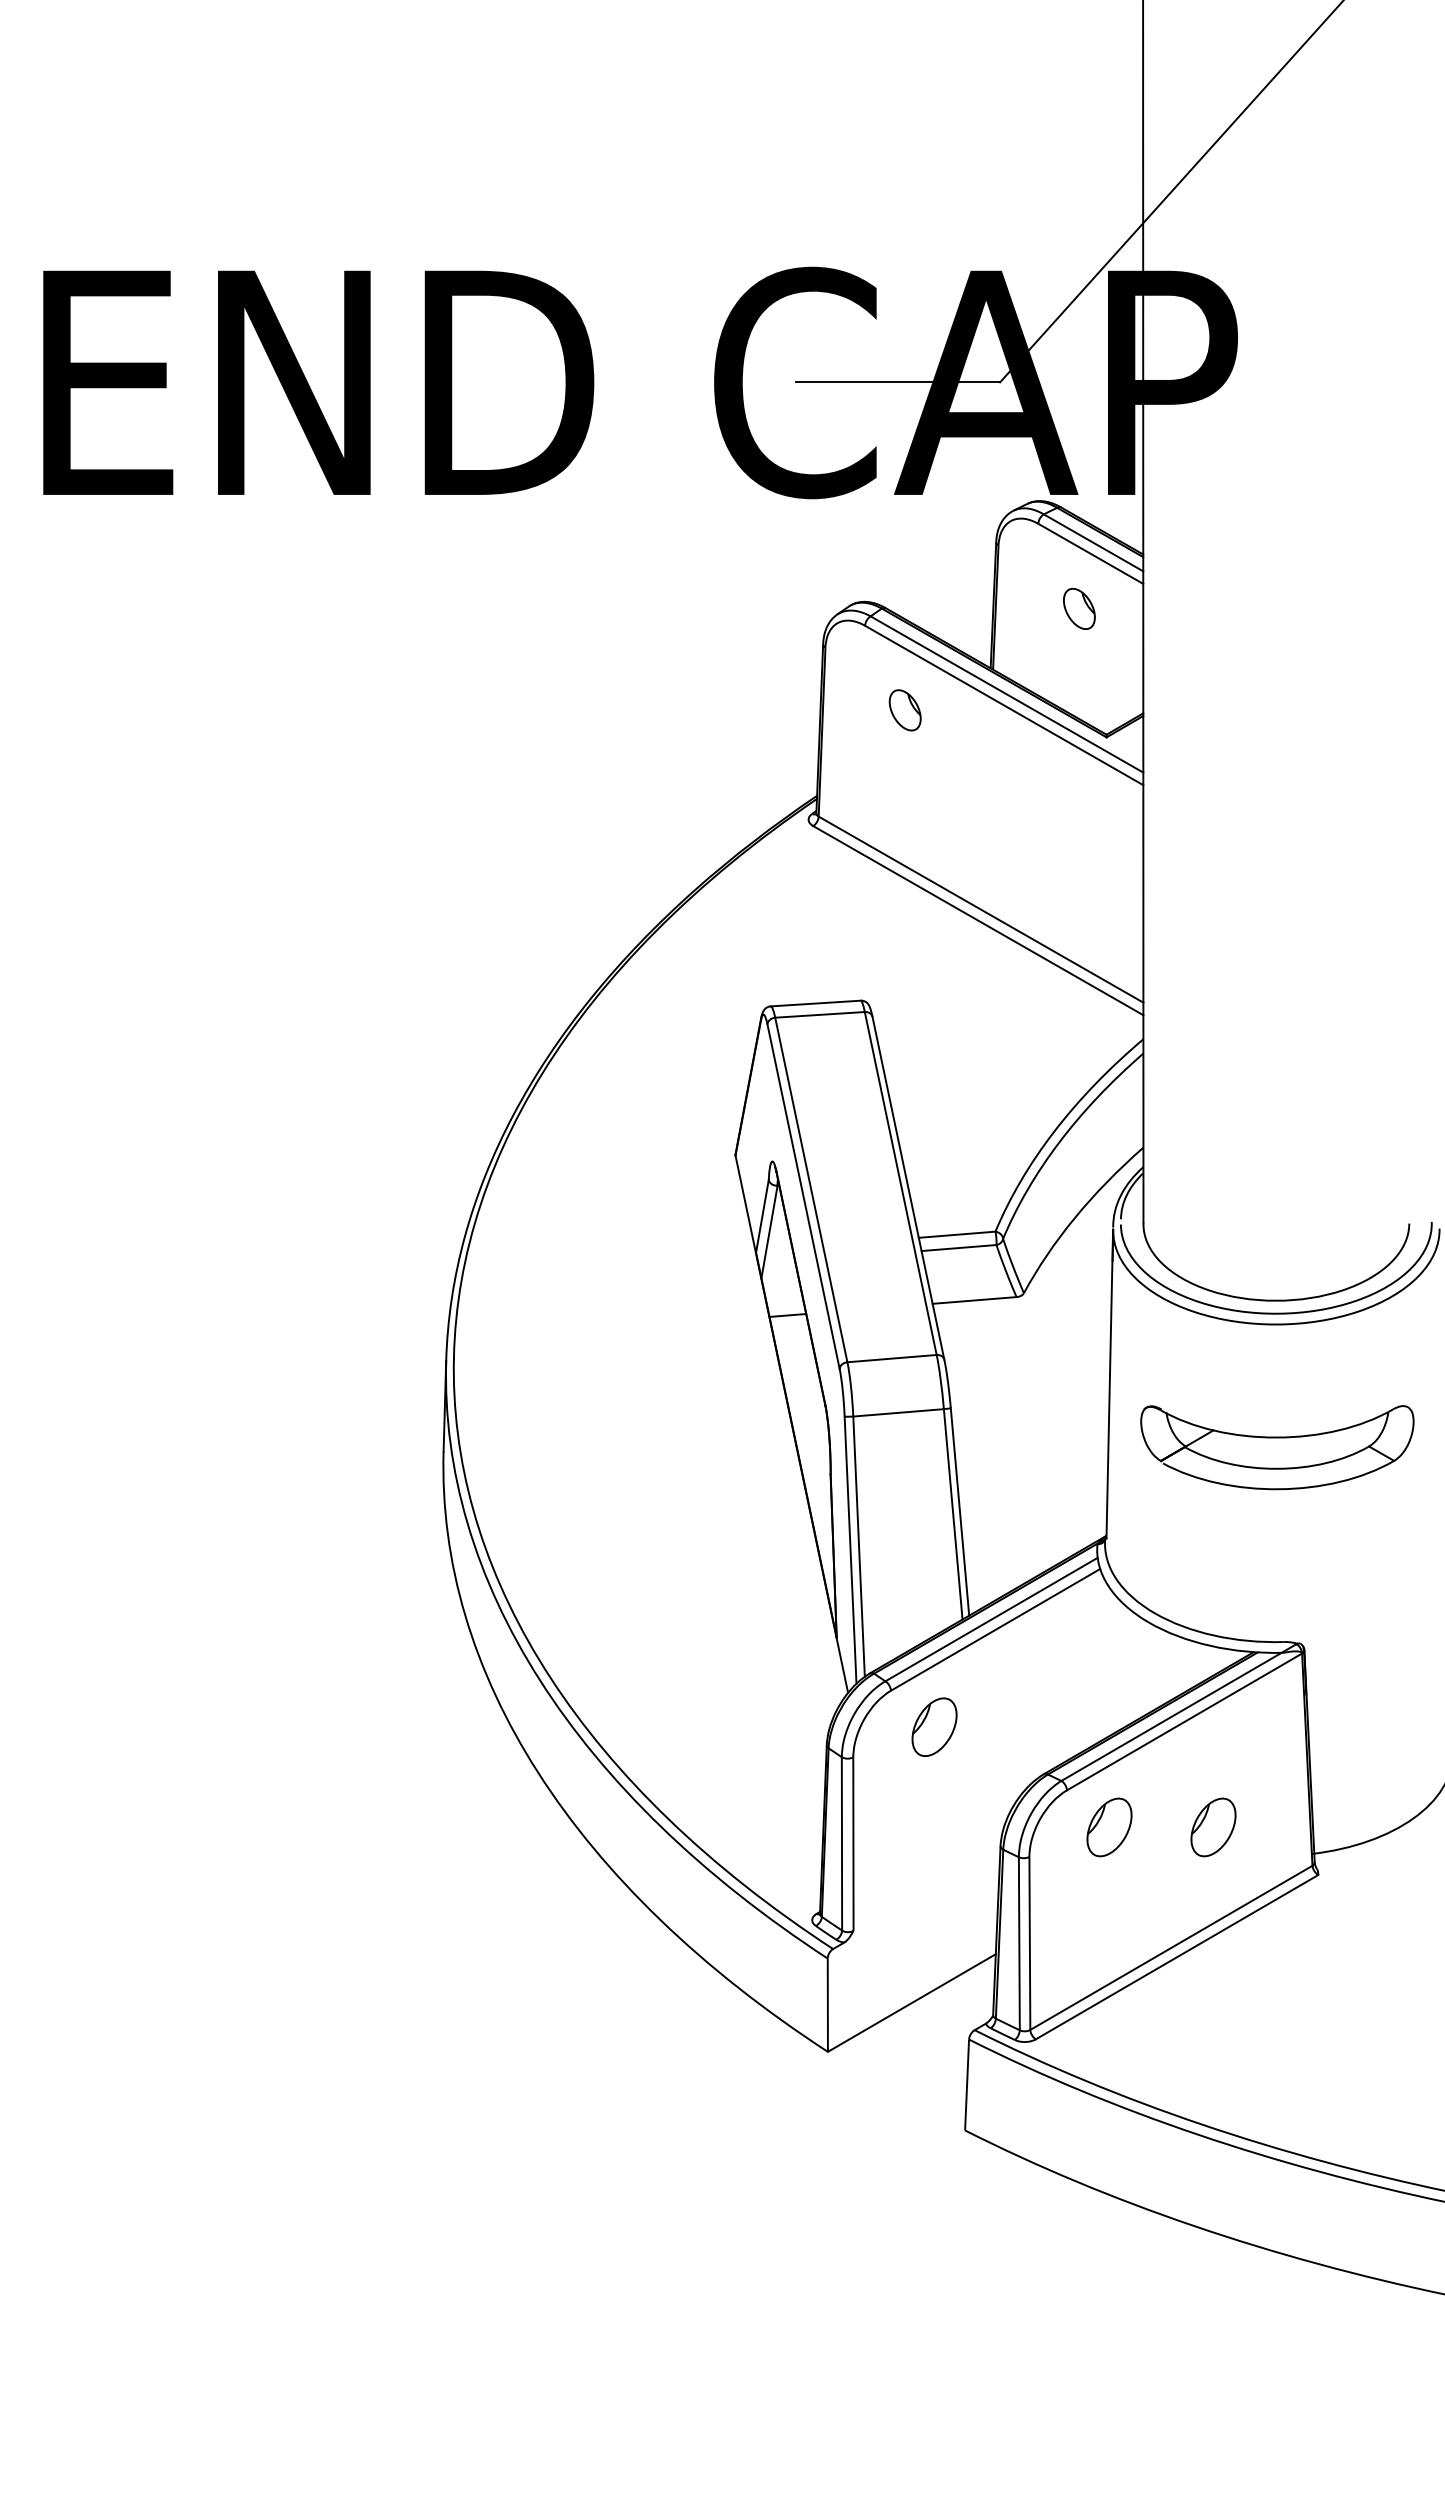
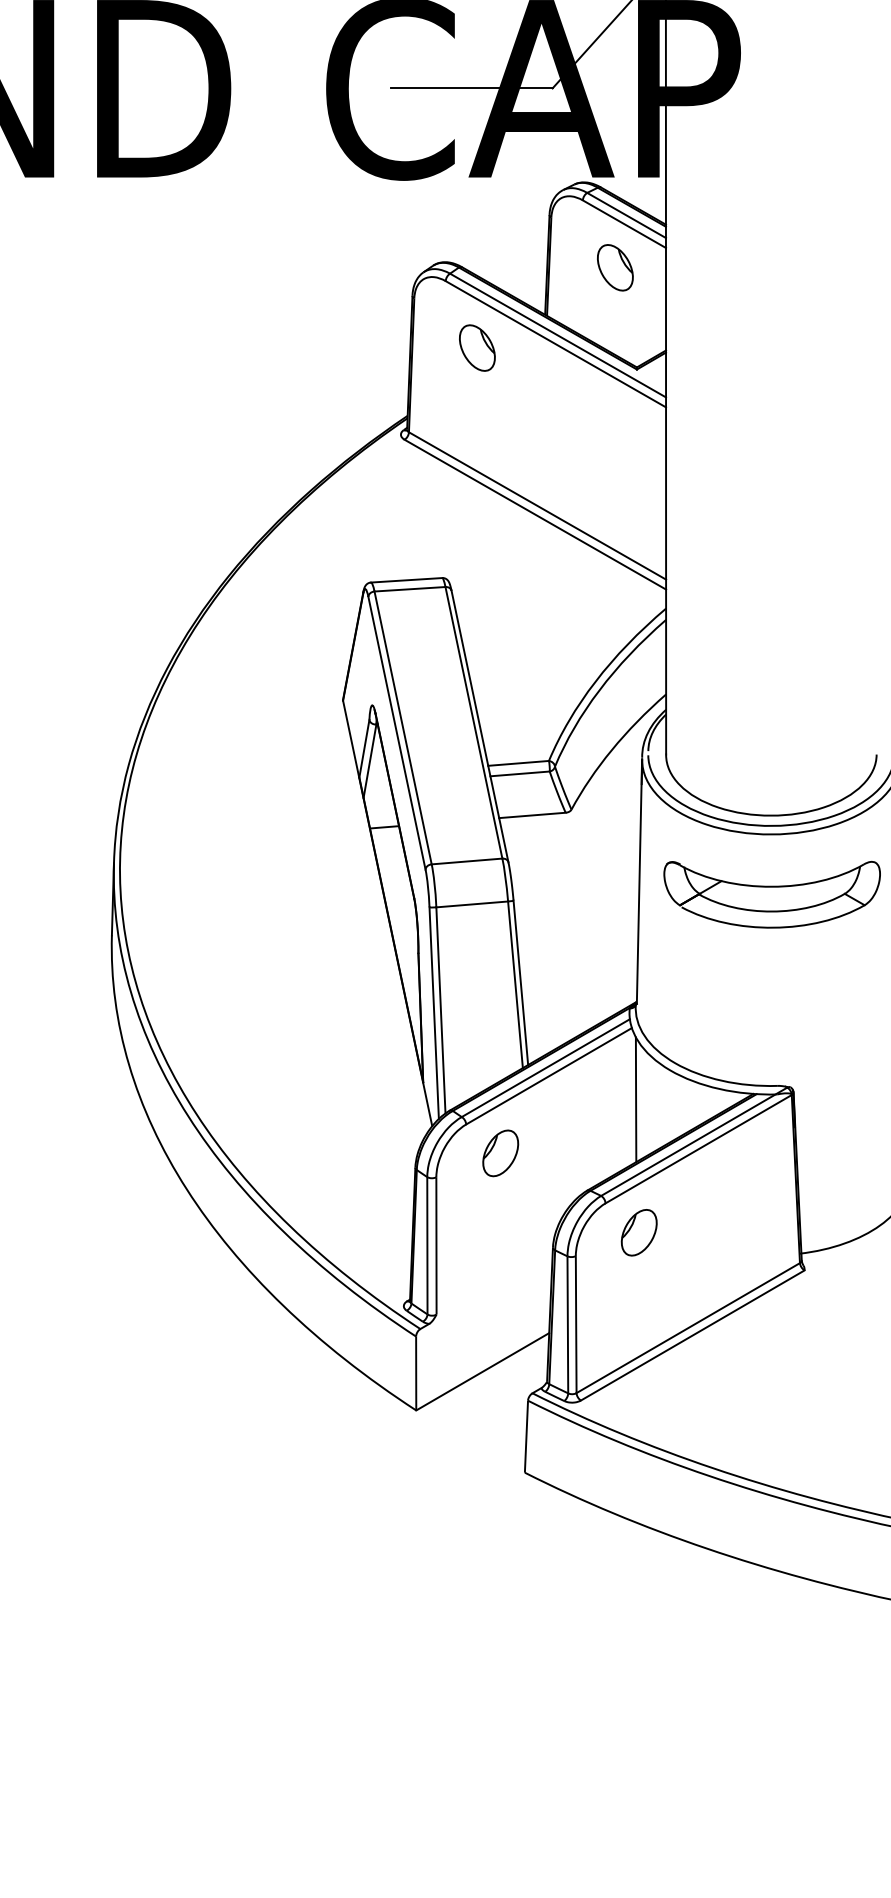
part: (1079, 608) -> (615, 267), size x1.43
part: (905, 710) -> (477, 348), size x1.43
part: (1277, 1447) -> (772, 894), moved
line: (1105, 1659) -> (636, 1099), added
part: (1213, 1827) -> (721, 1232), removed

